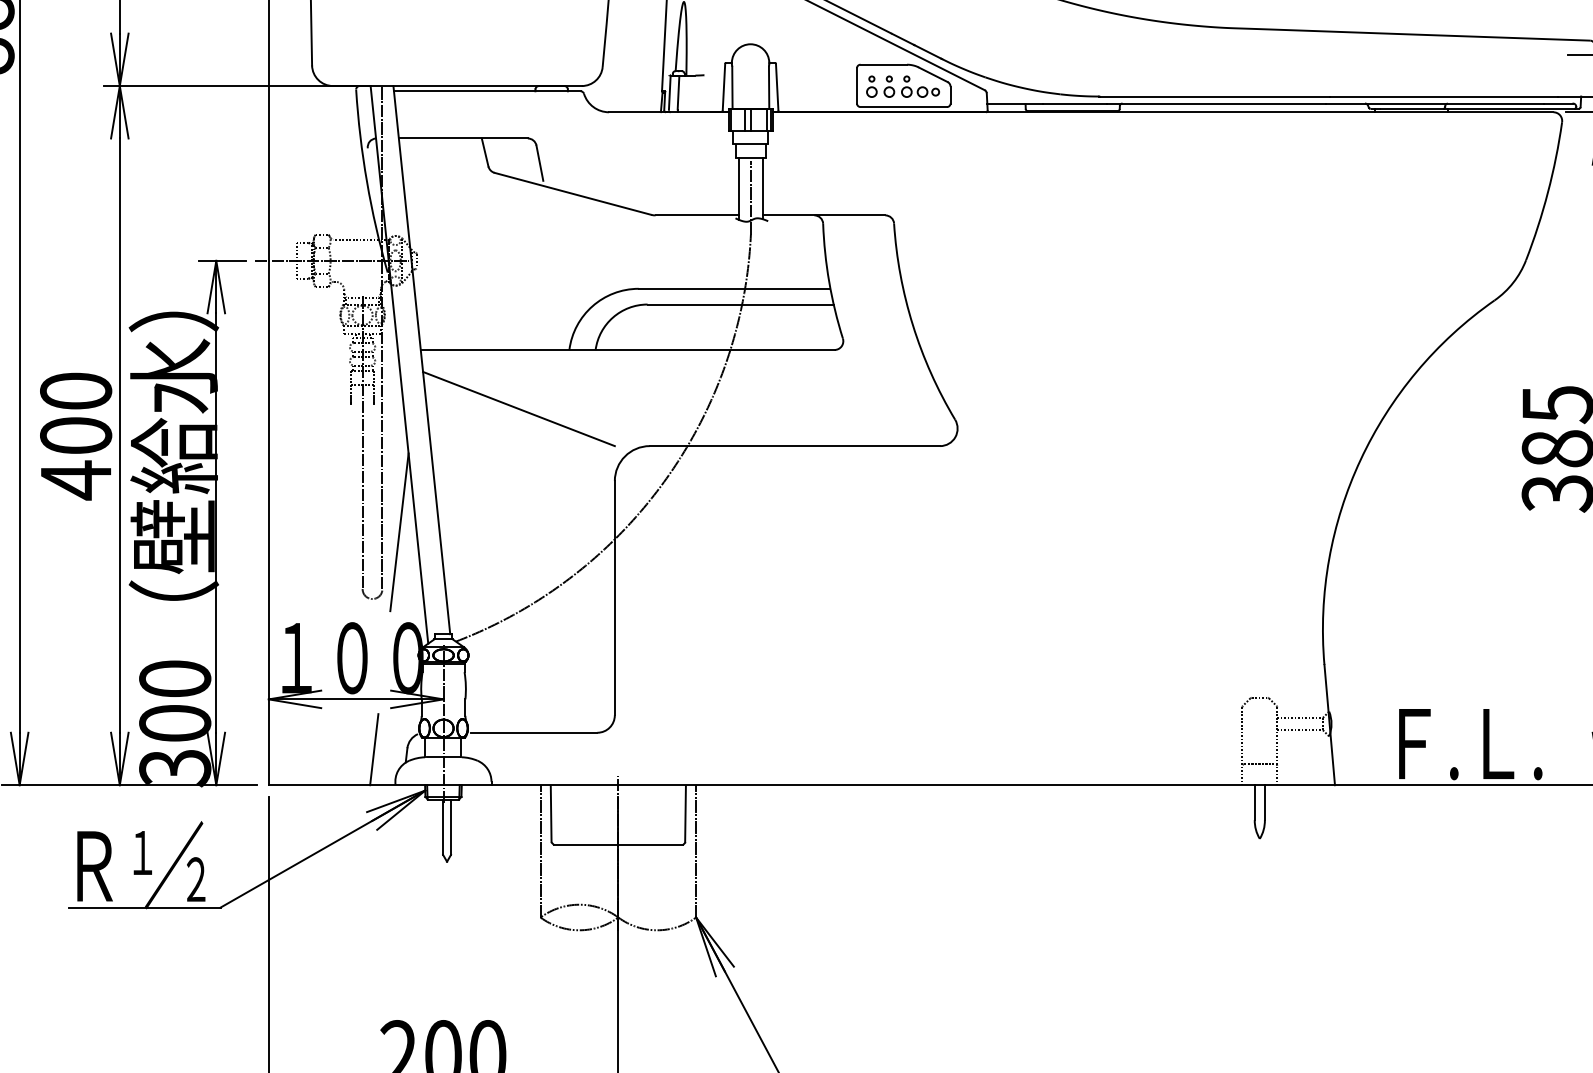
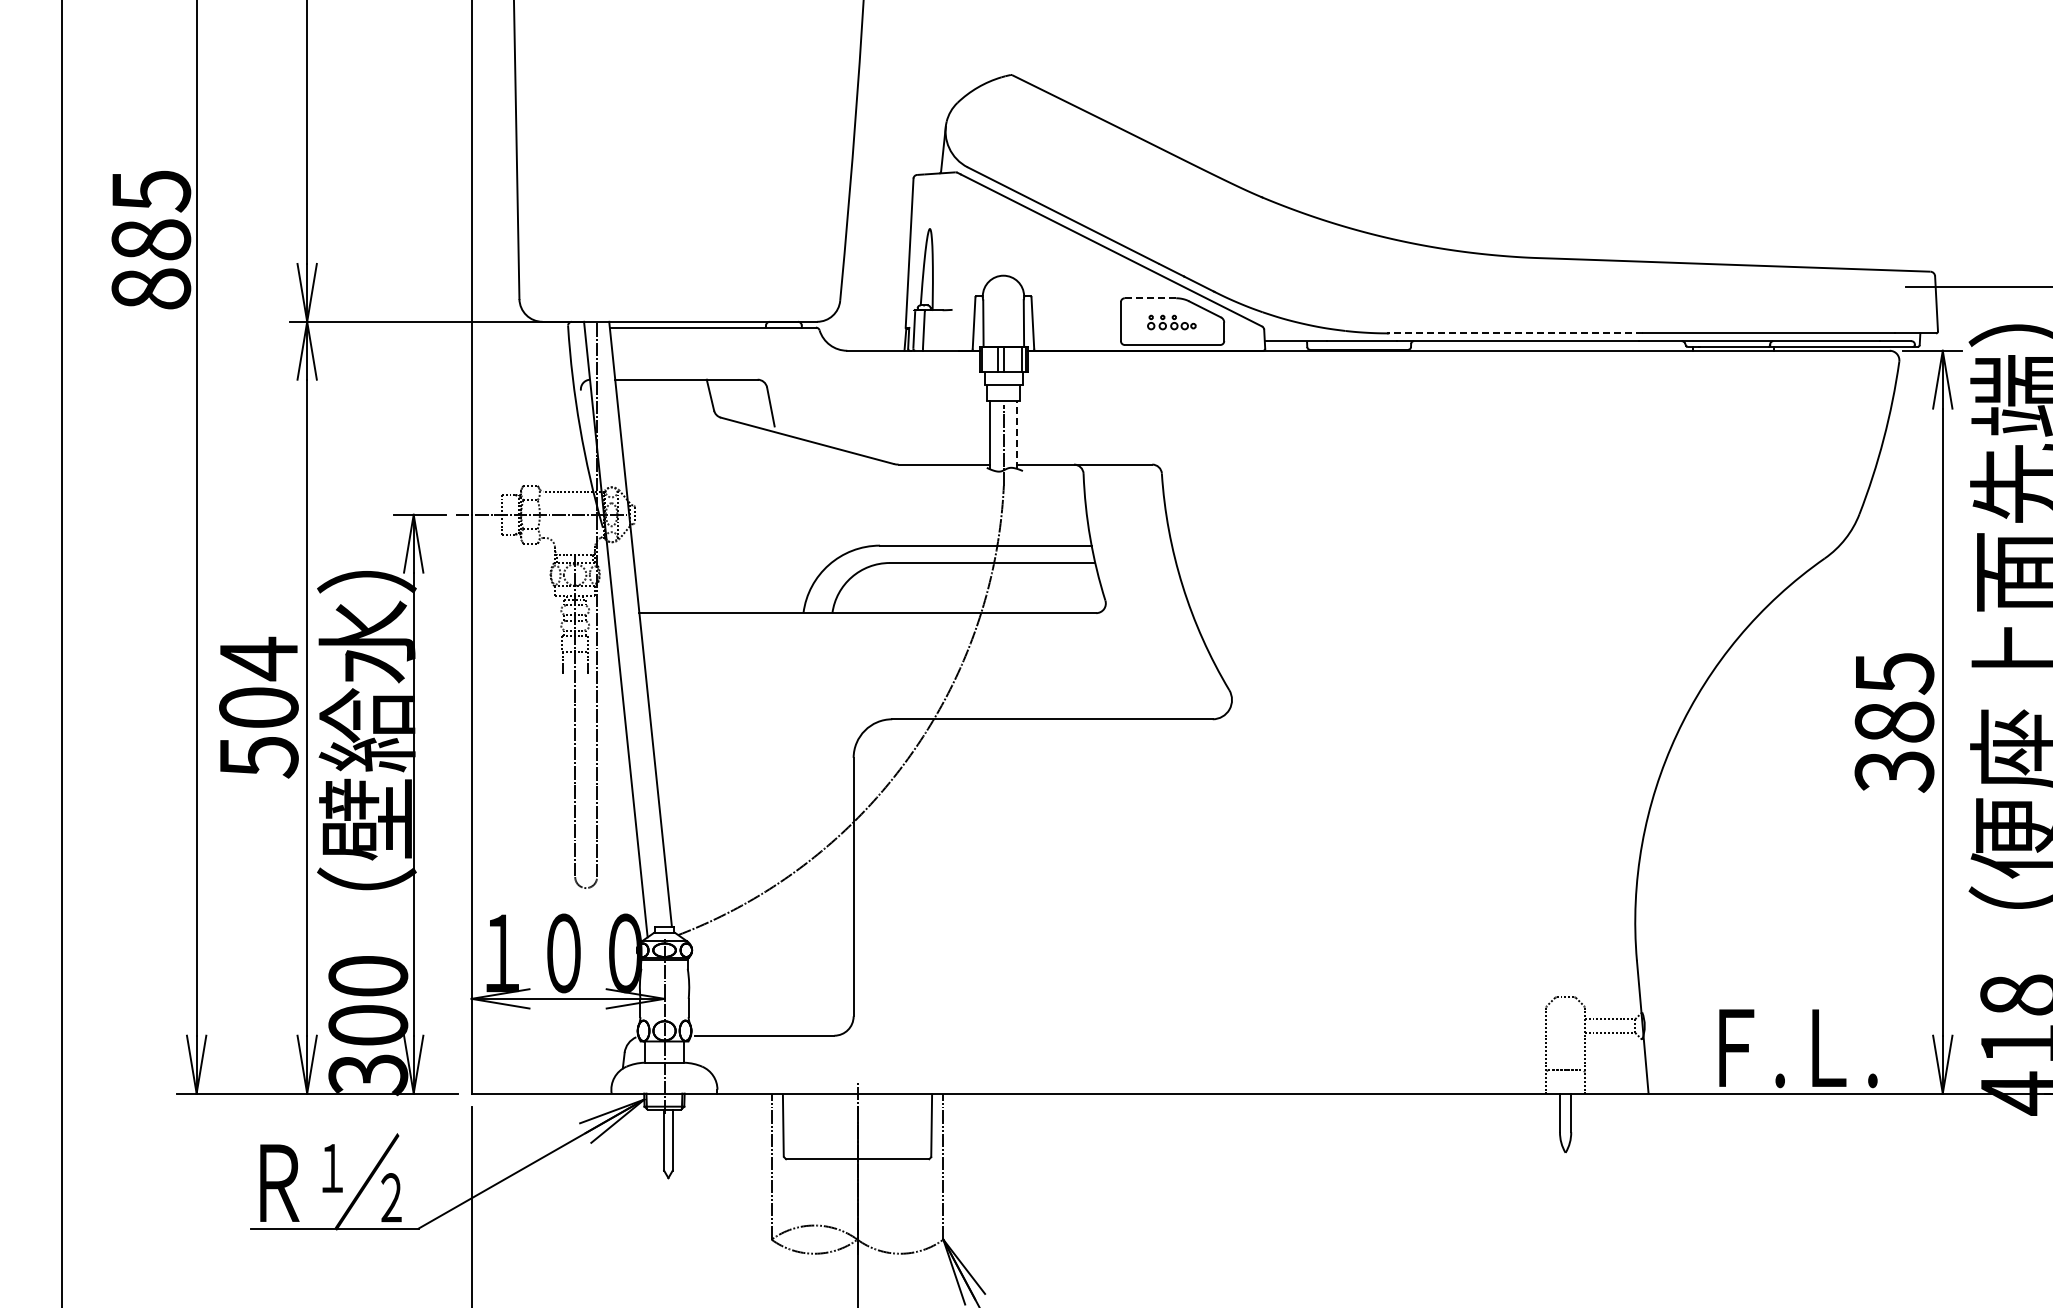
line: (883, 64) -> (1150, 298), solid -> dashed
part: (902, 86) -> (1171, 322), size x0.6
line: (1214, 96) -> (1515, 333), solid -> dashed
line: (763, 188) -> (1017, 434), solid -> dashed
line: (518, 409) -> (747, 678), removed
text: (75, 435) -> (258, 707), 400 -> 504
line: (399, 532) -> (615, 814), removed
line: (373, 749) -> (587, 1054), removed

